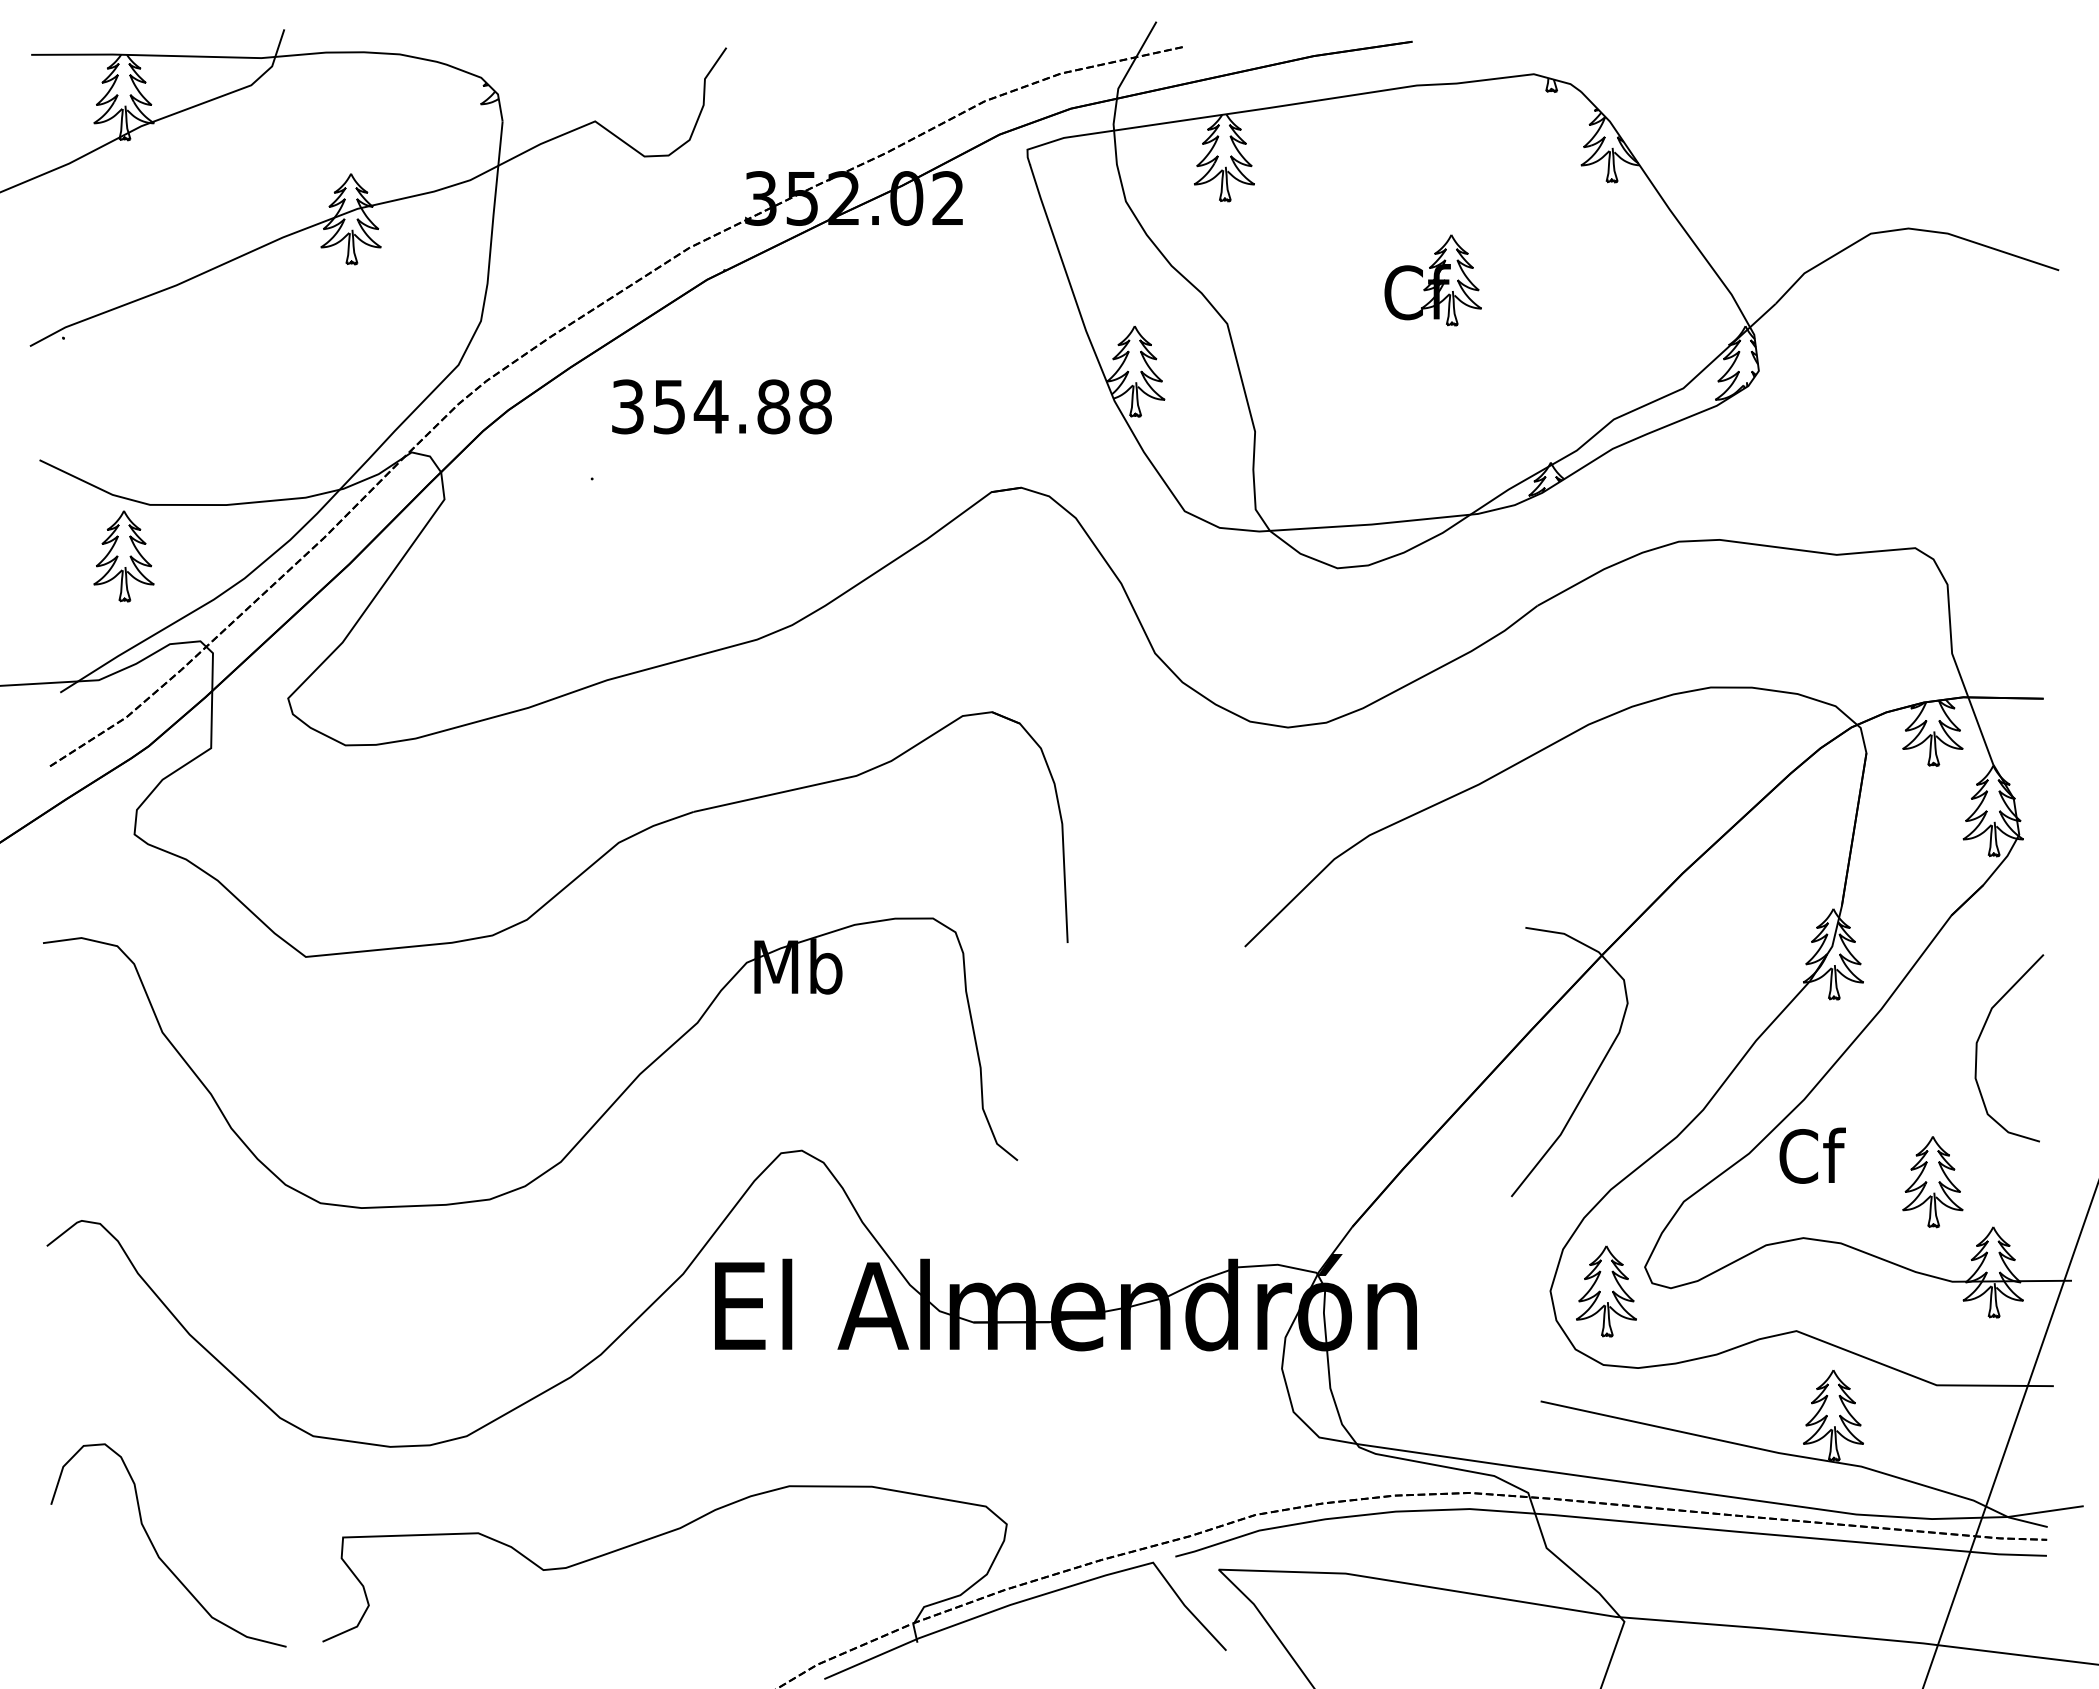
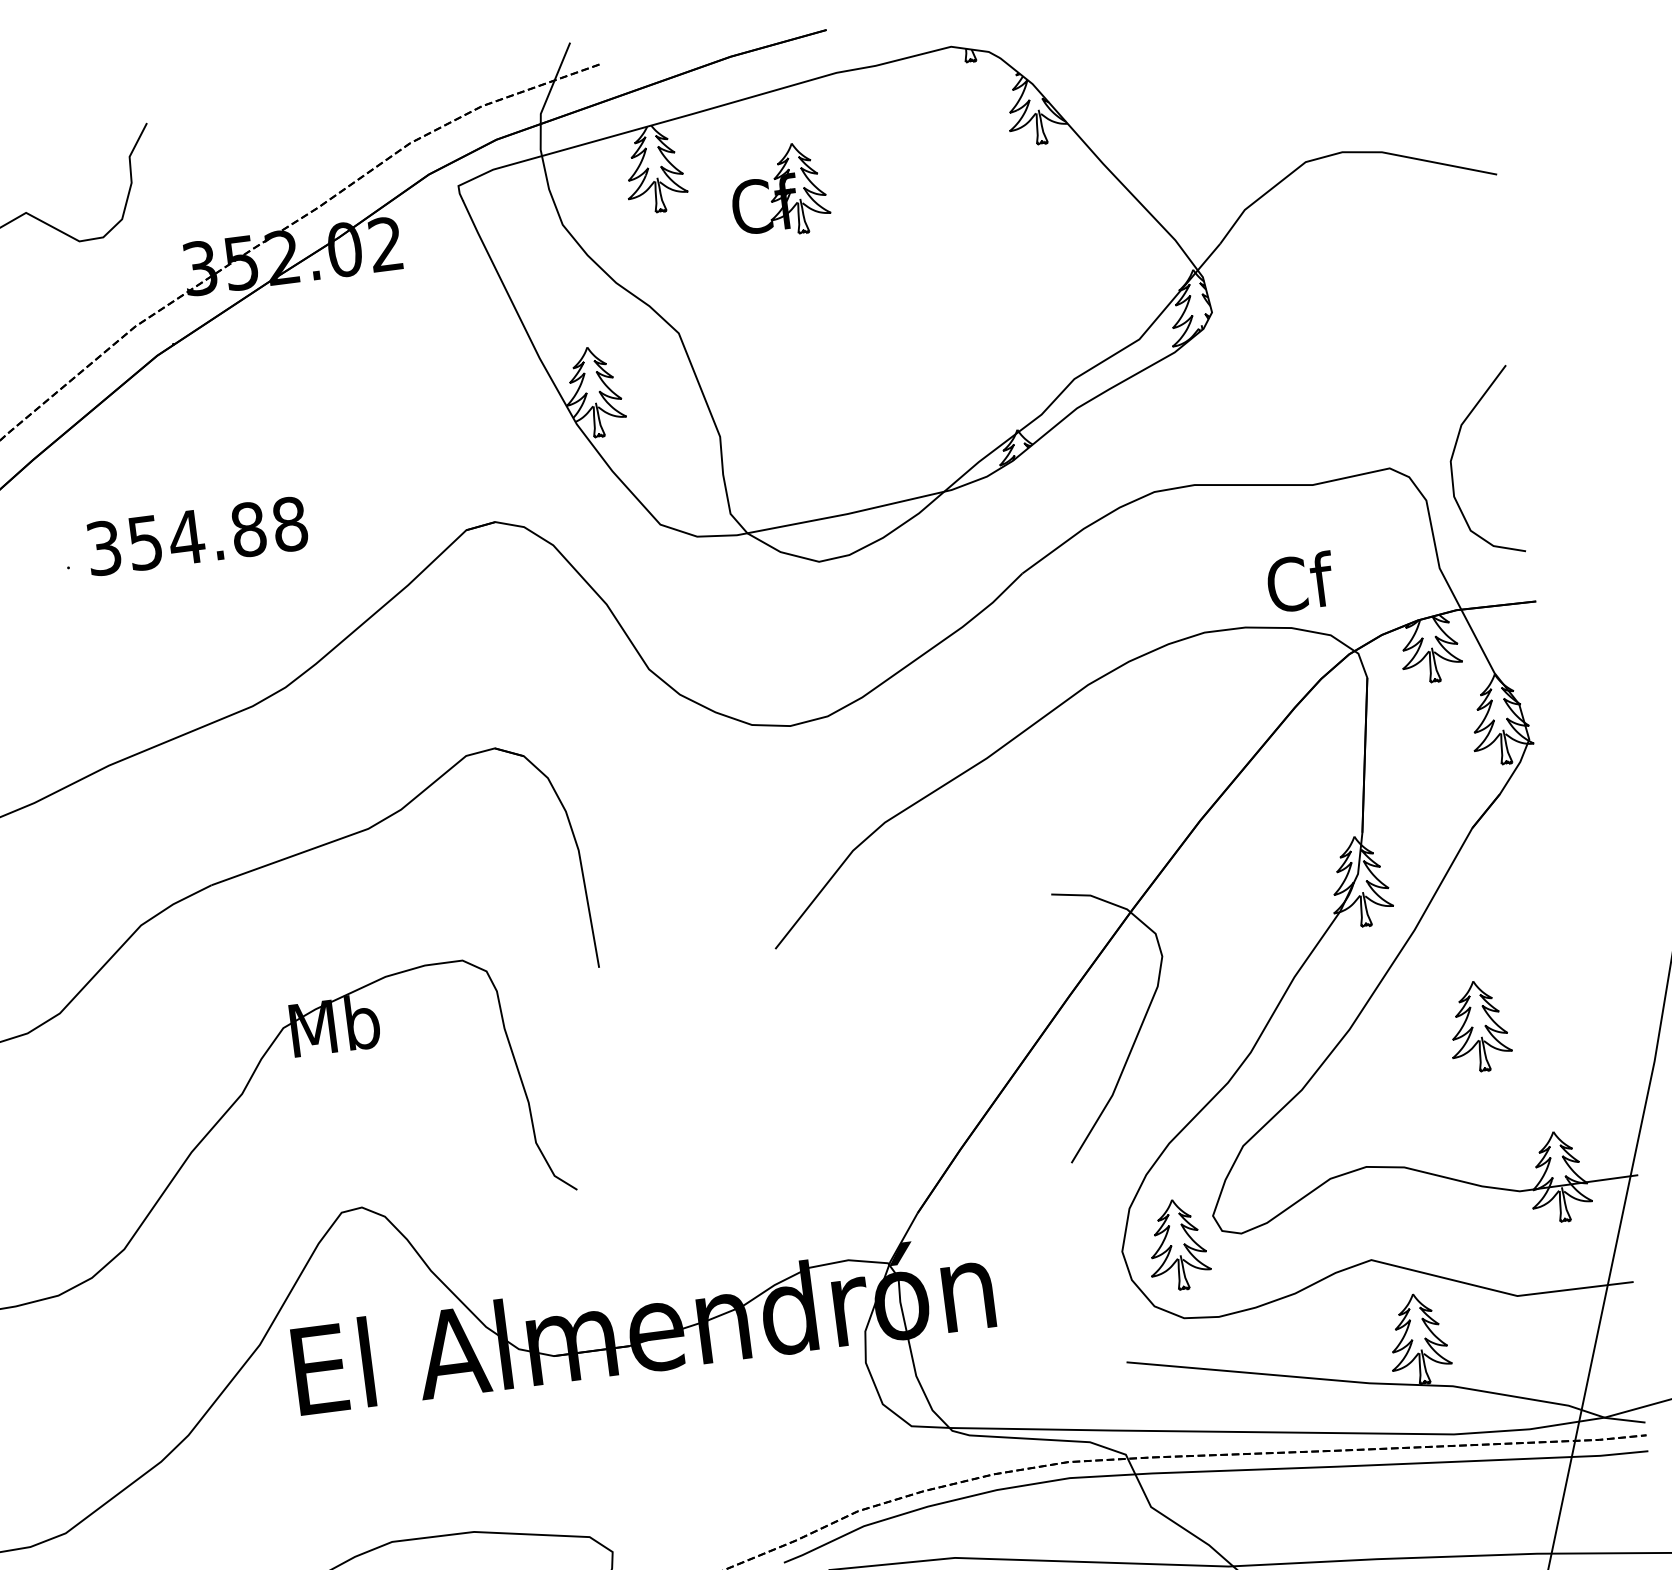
part: (1432, 280) -> (778, 191), moved
text: (721, 406) -> (196, 535), moved
curve: (1980, 1037) -> (1453, 455), moved
text: (1812, 1155) -> (1300, 581), moved
part: (1932, 1182) -> (1478, 1026), moved

